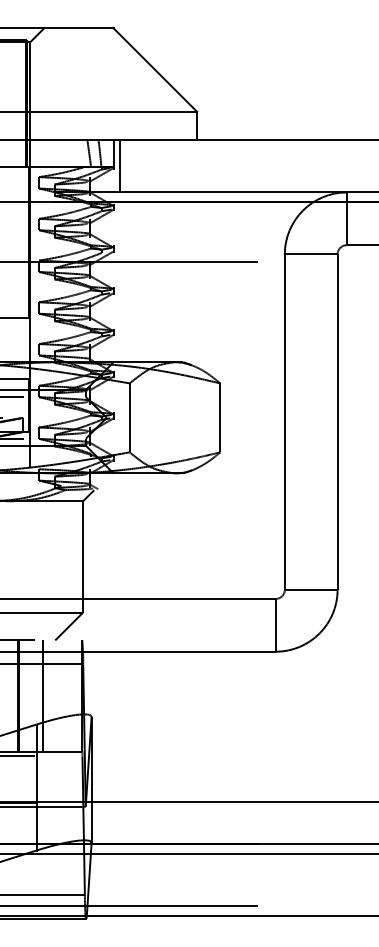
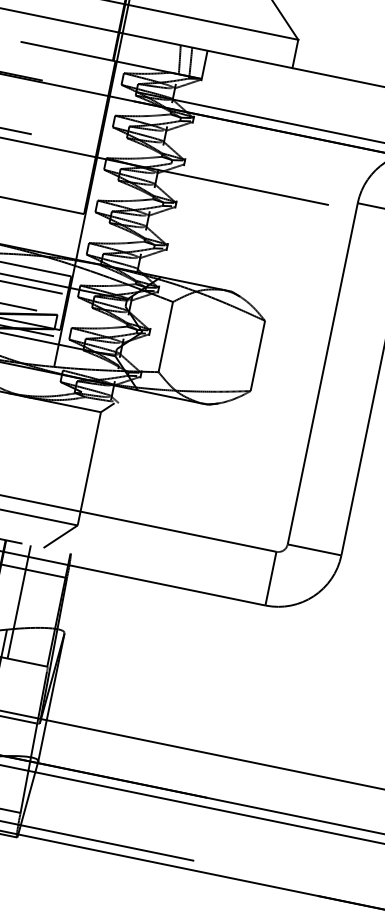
line: (120, 165) -> (209, 78), removed

